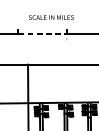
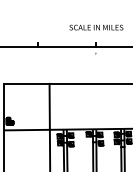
text: (51, 17) -> (96, 27), moved
line: (43, 34) -> (67, 47), dashed -> solid

